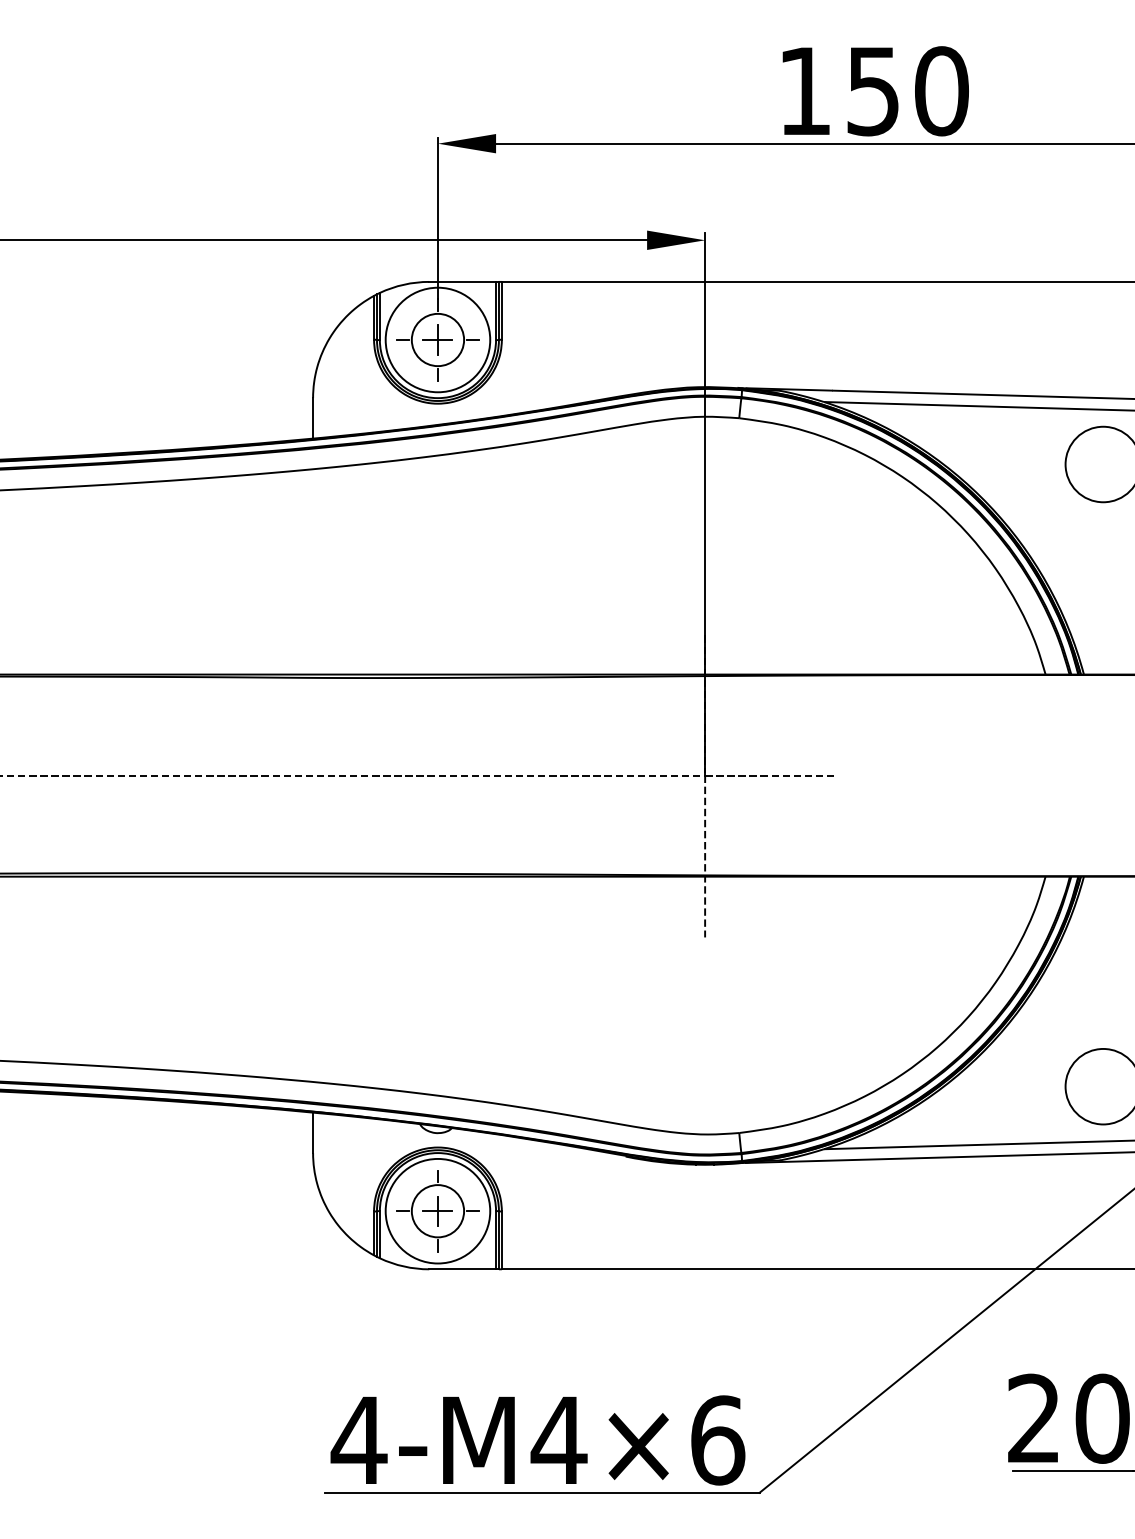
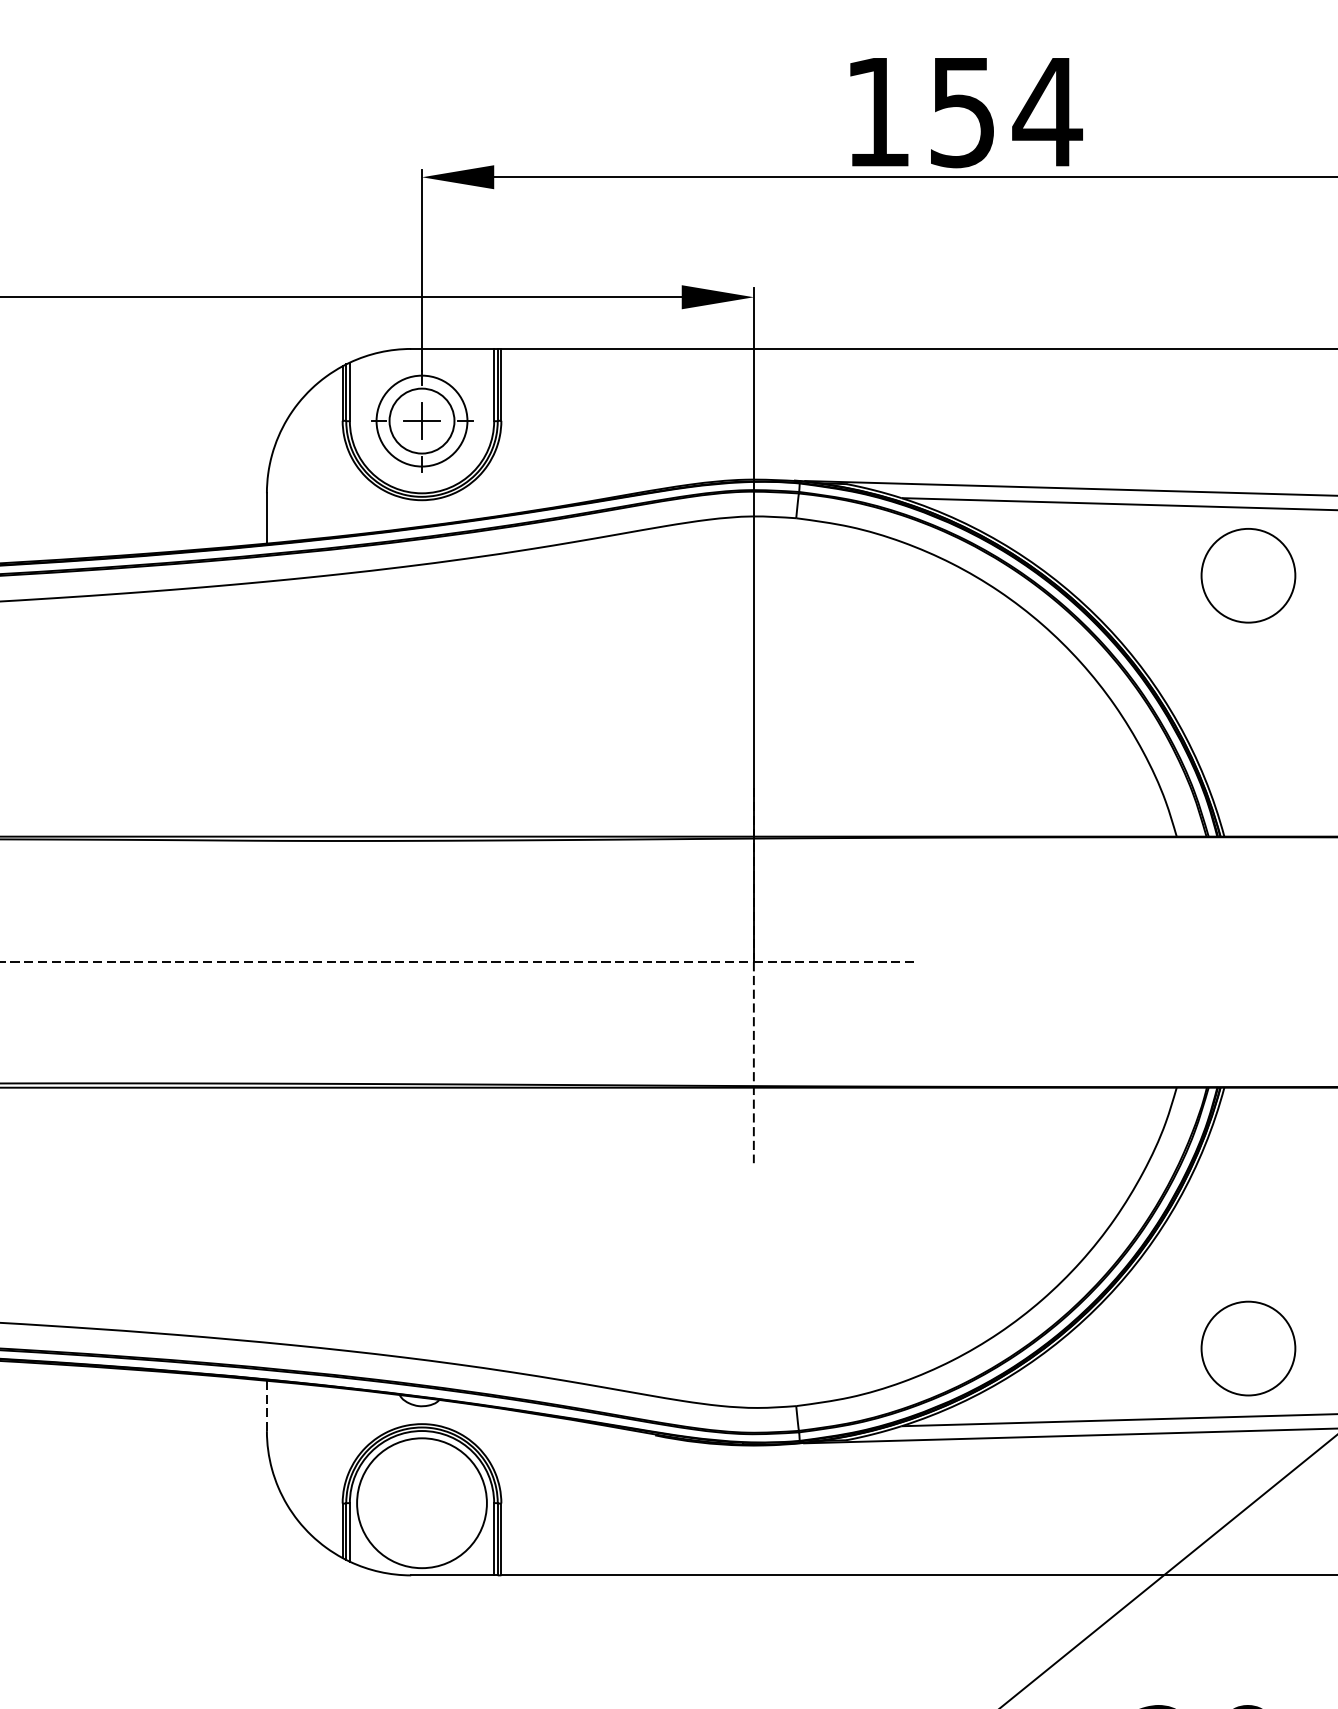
text: (941, 91) -> (1047, 112), 150 -> 154
circle: (437, 339) -> (421, 420), size x0.7
line: (313, 1133) -> (267, 1406), solid -> dashed
part: (437, 1211) -> (421, 1503), removed

